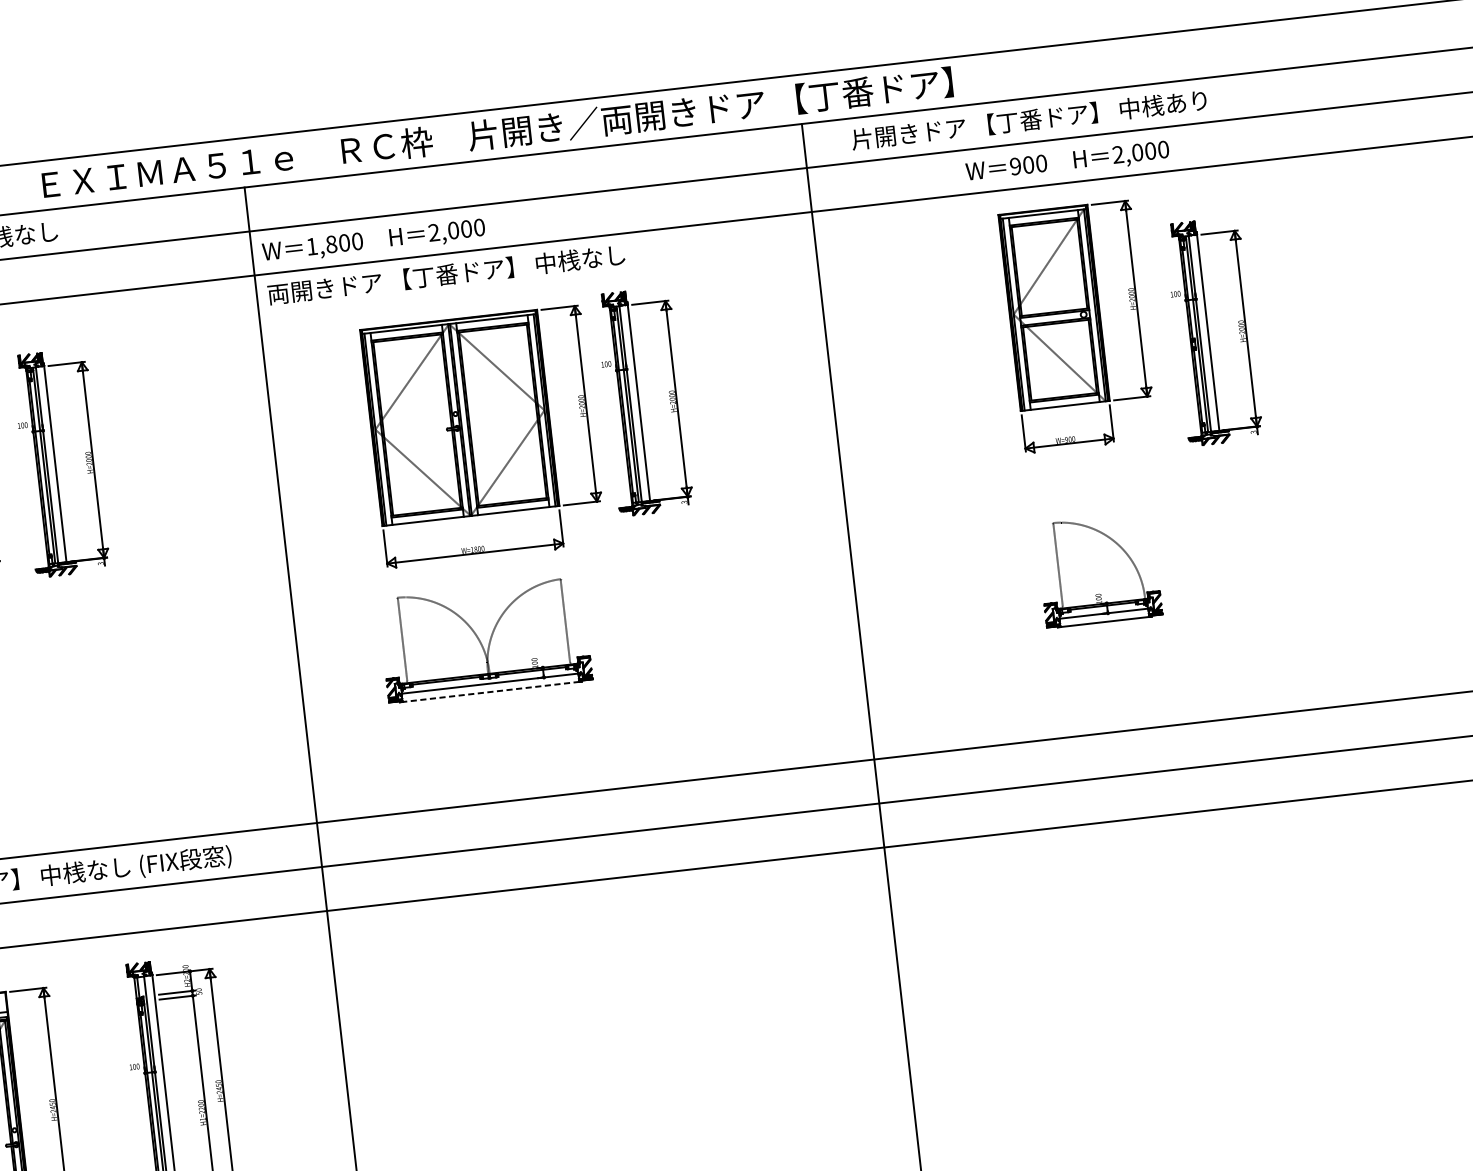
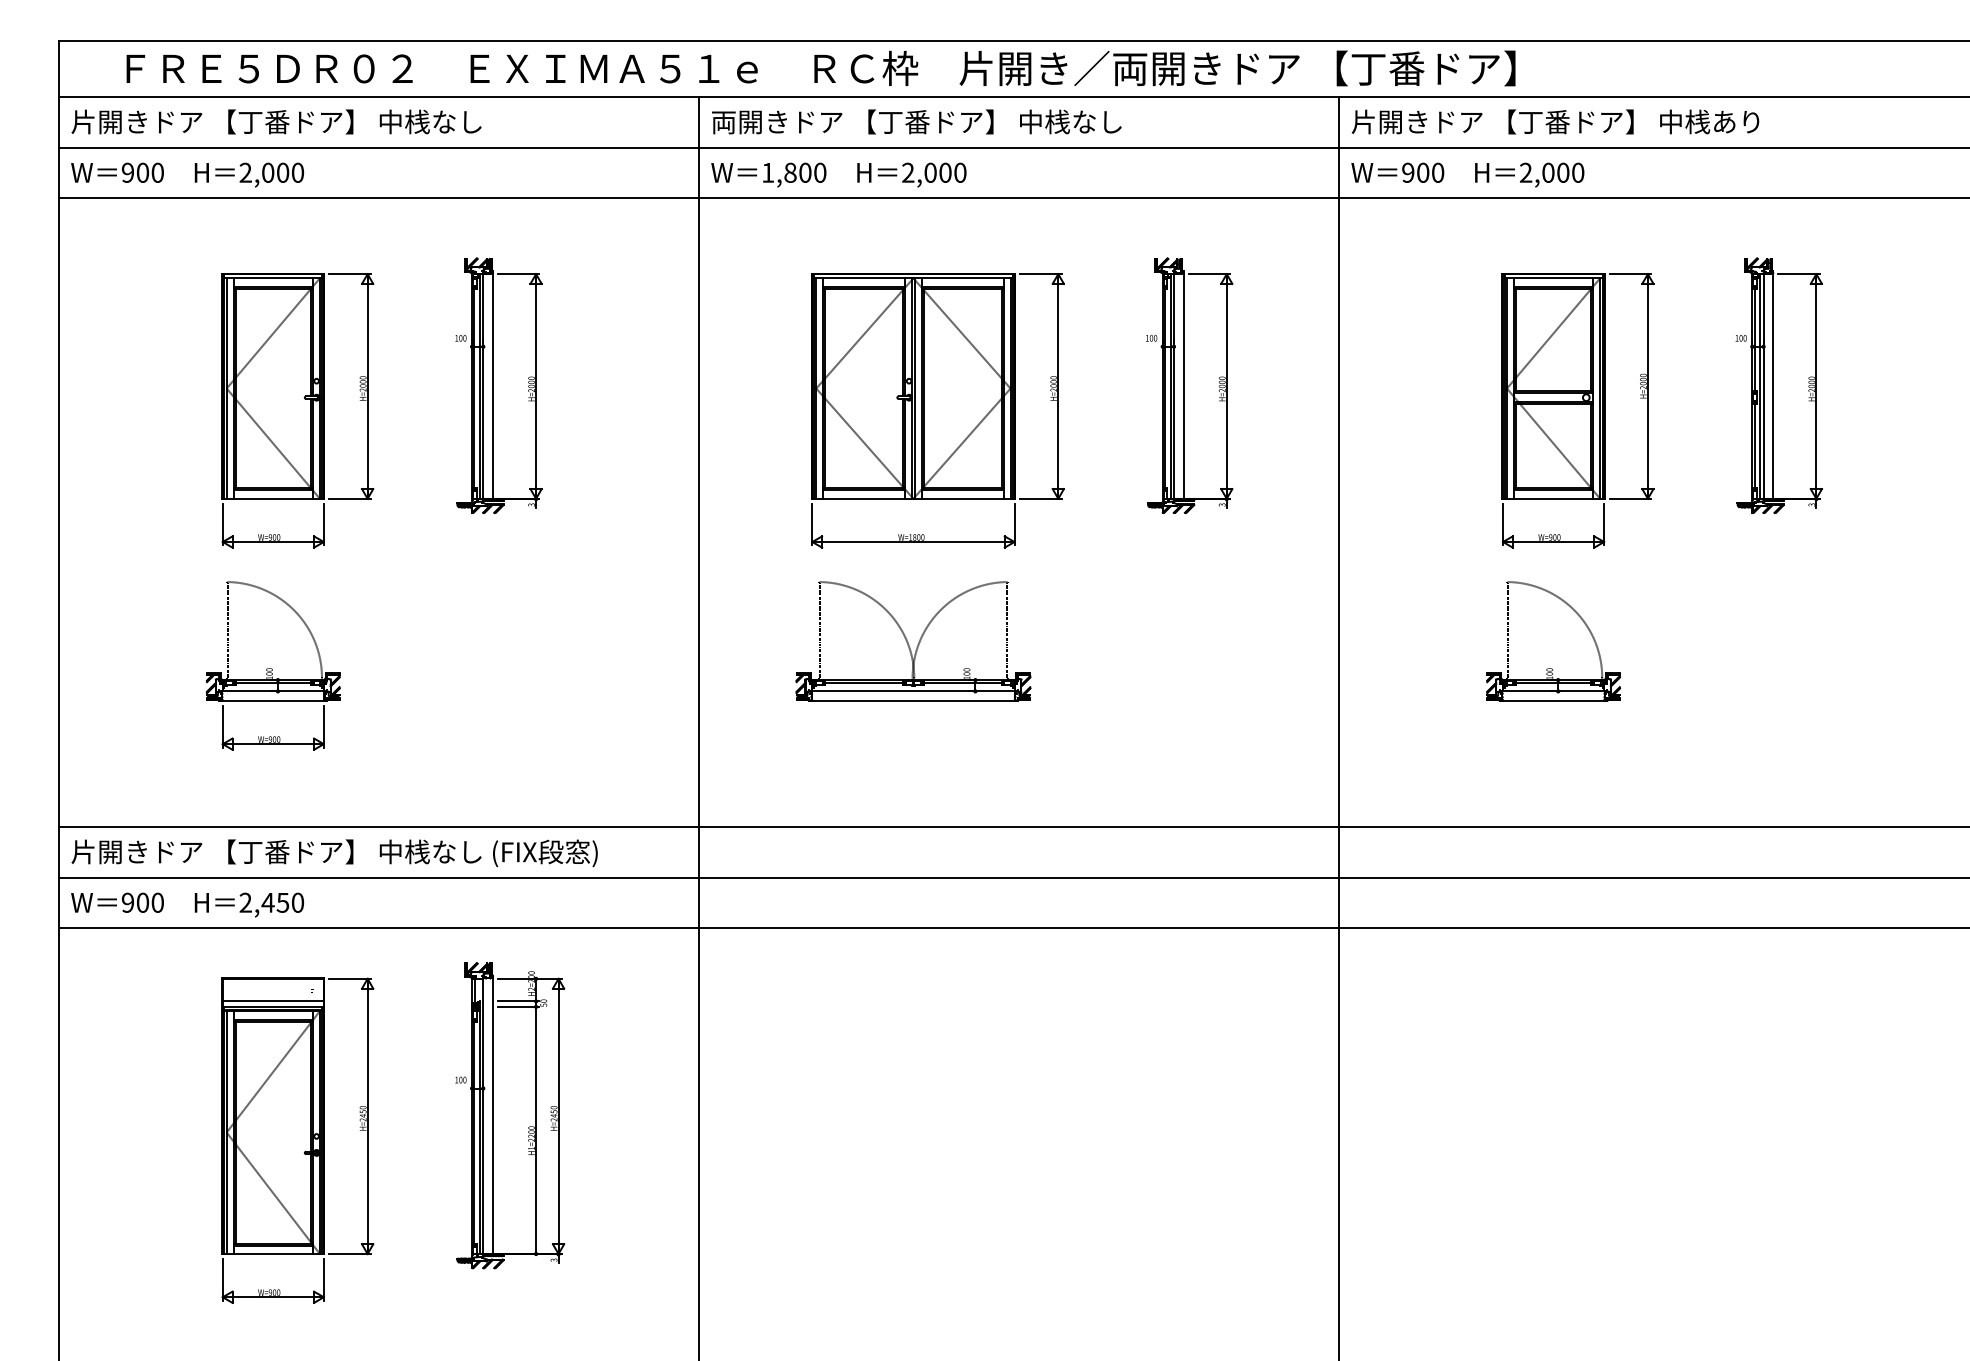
text: (1029, 119) -> (1555, 121), moved
text: (1067, 162) -> (1467, 174), moved
text: (446, 274) -> (916, 121), moved
part: (1077, 326) -> (1577, 410), moved
part: (644, 401) -> (1189, 385), moved
part: (60, 462) -> (498, 385), moved
part: (1100, 593) -> (1552, 668), moved
line: (491, 691) -> (913, 700), dashed -> solid

